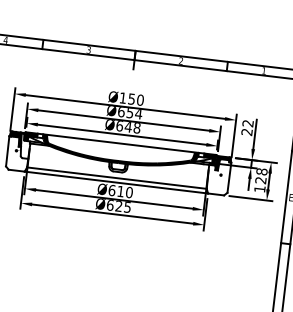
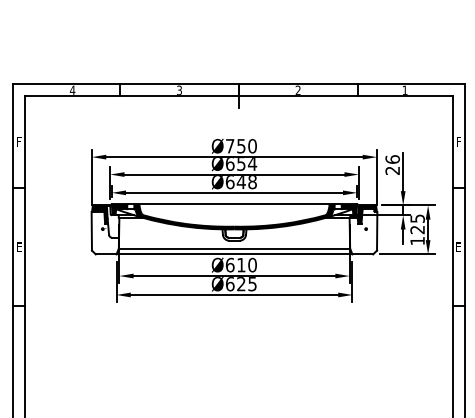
text: (123, 98) -> (230, 146), Ø150 -> Ø750
text: (247, 123) -> (392, 159), 22 -> 26
text: (261, 171) -> (417, 218), 128 -> 125

